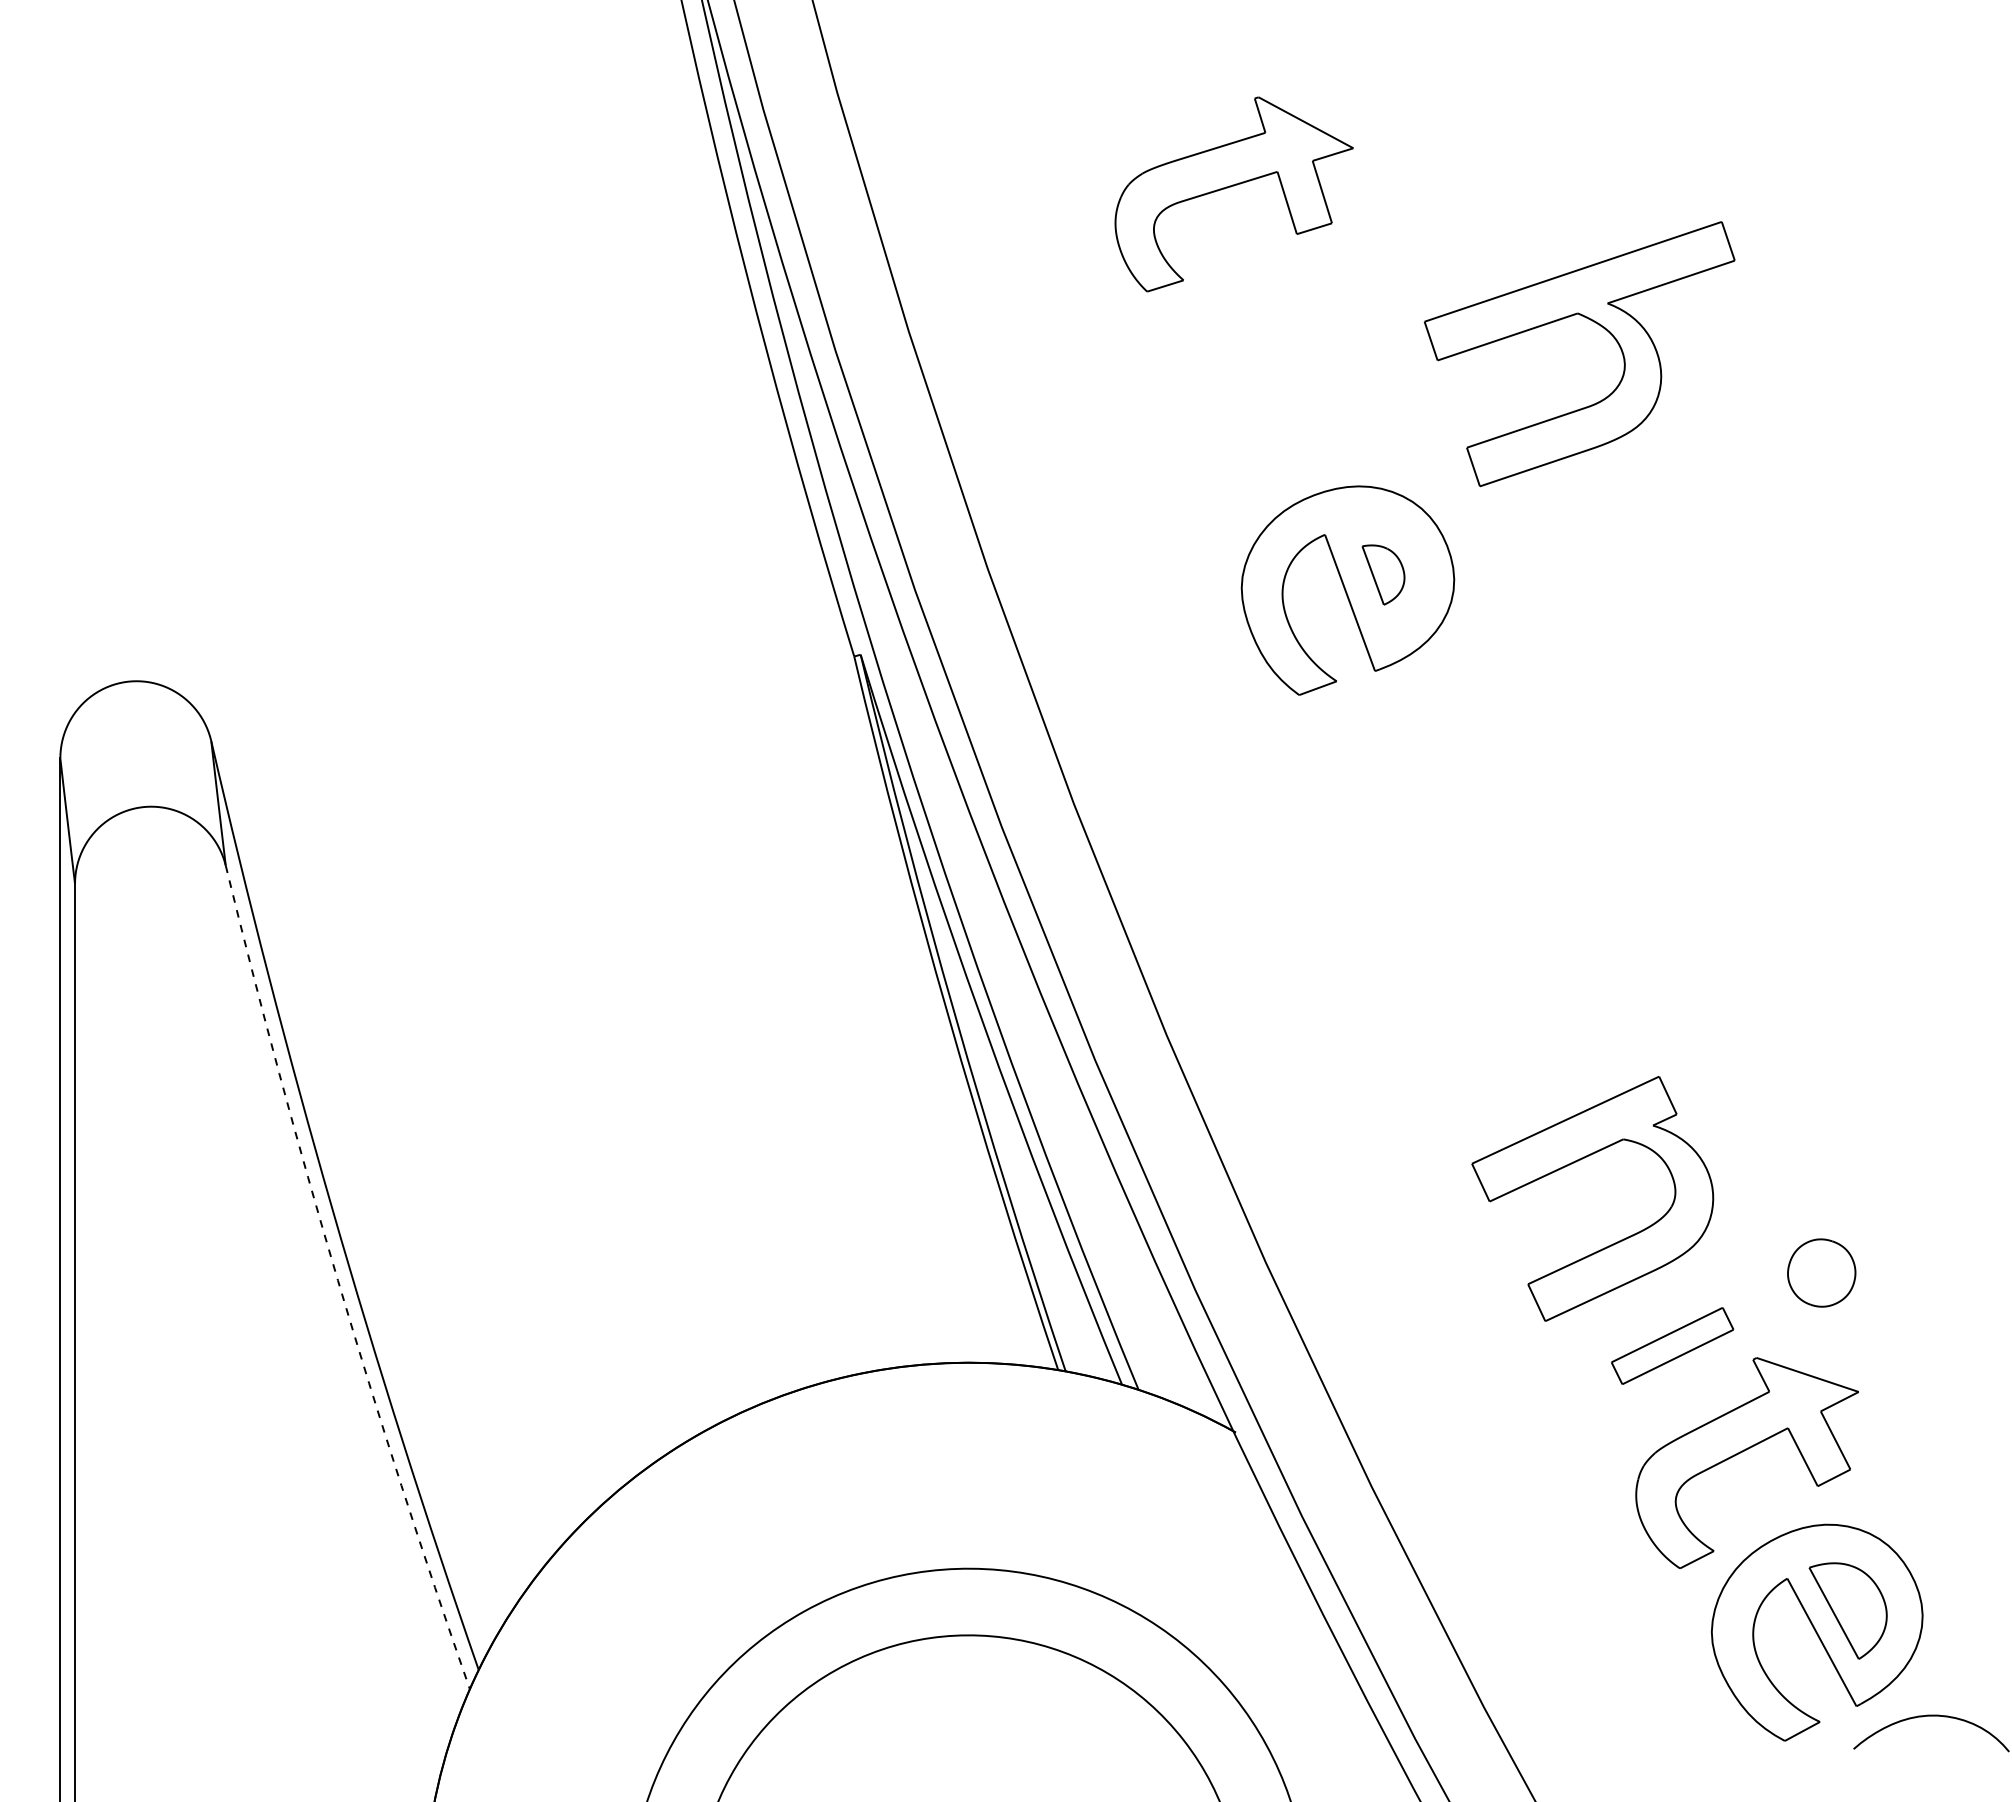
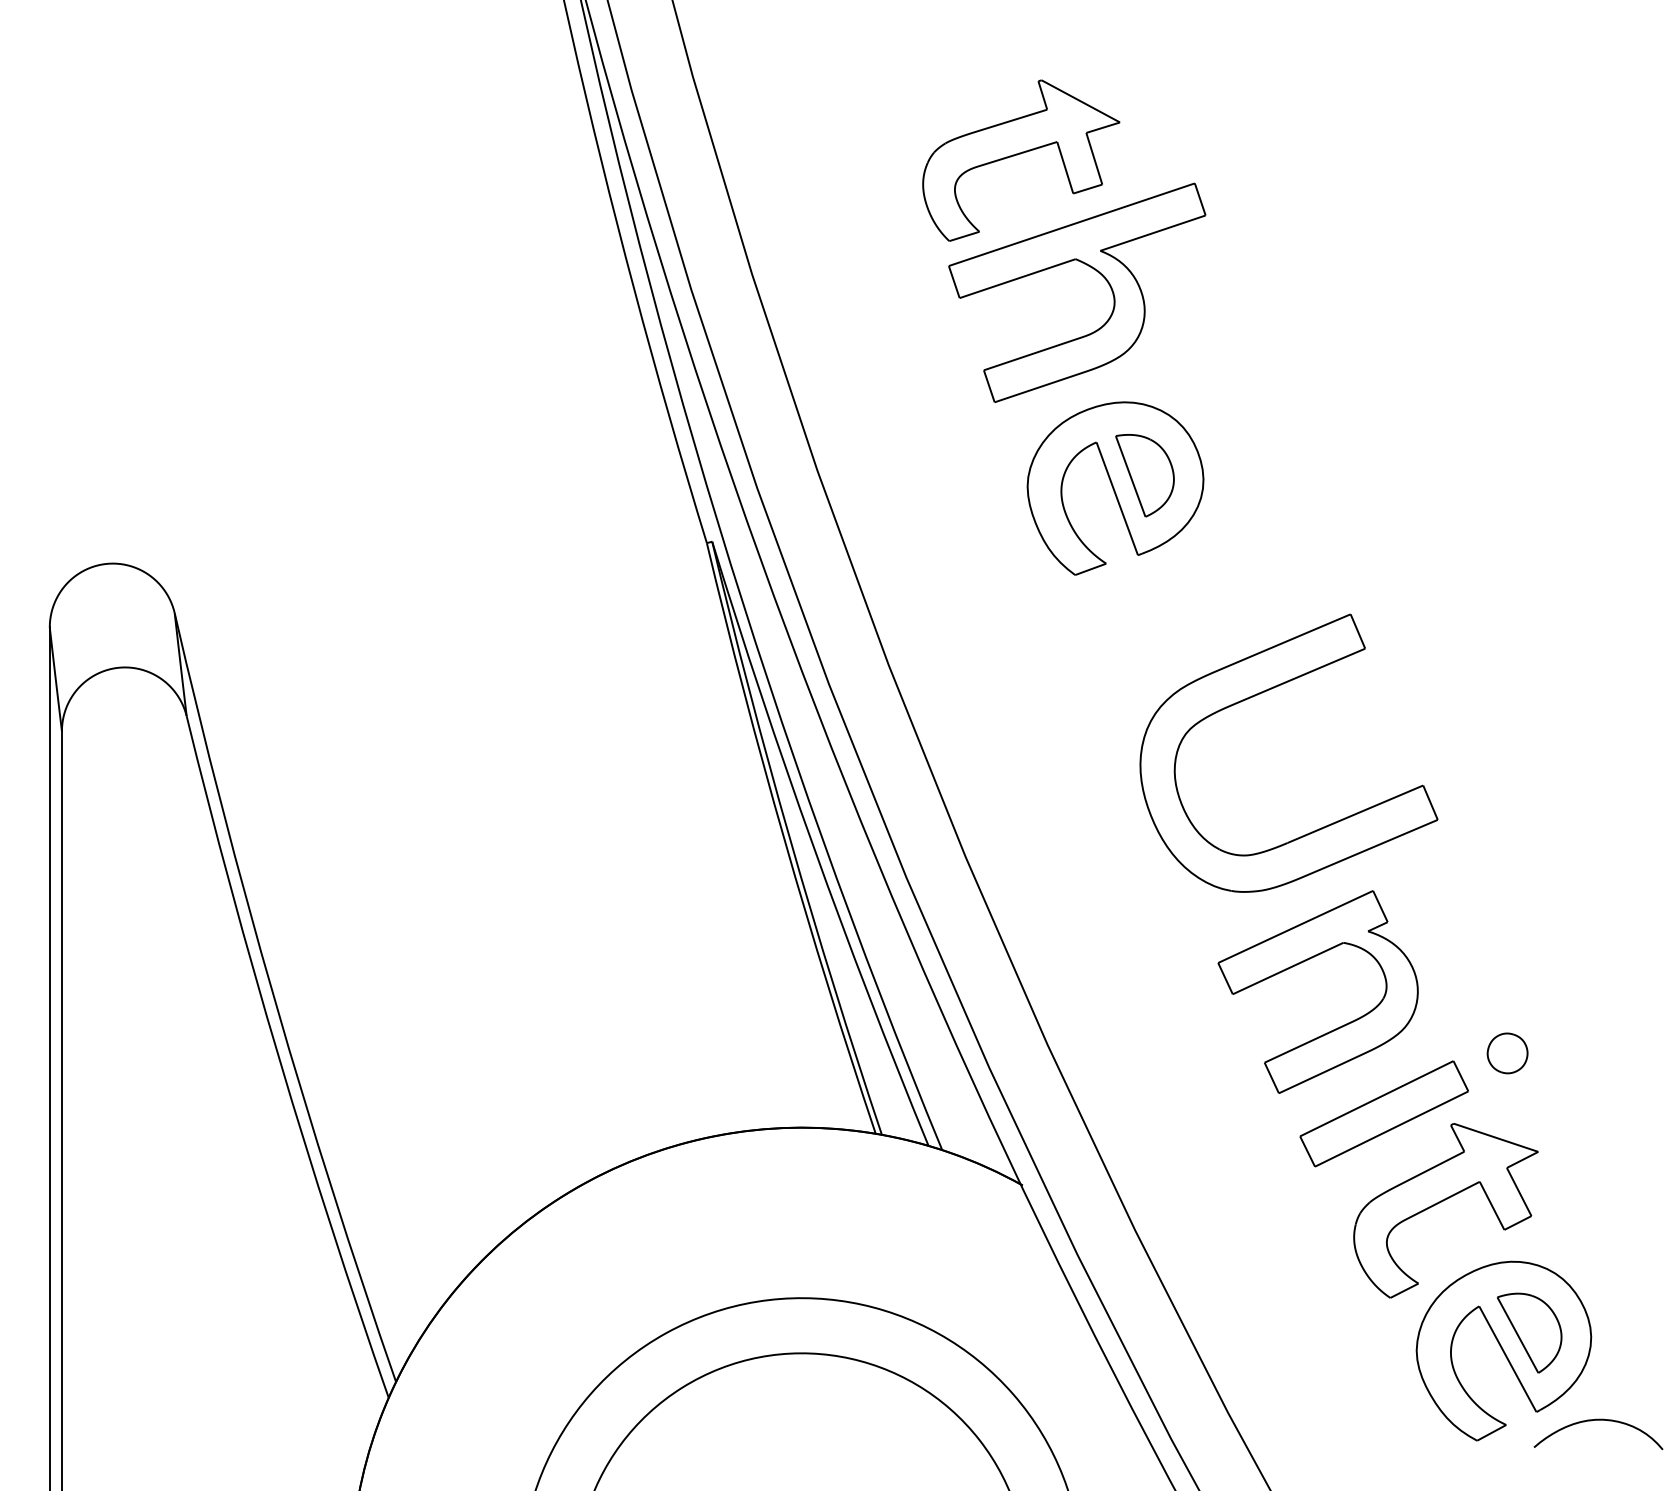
part: (1598, 325) -> (1092, 269), moved
part: (1383, 574) -> (1144, 475), size x1.67
part: (1524, 838) -> (1261, 693), added
part: (1821, 1272) -> (1507, 1052), size x0.71
arc: (337, 1280) -> (279, 1059), dashed -> solid
part: (1672, 1345) -> (1384, 1113), size x1.67

